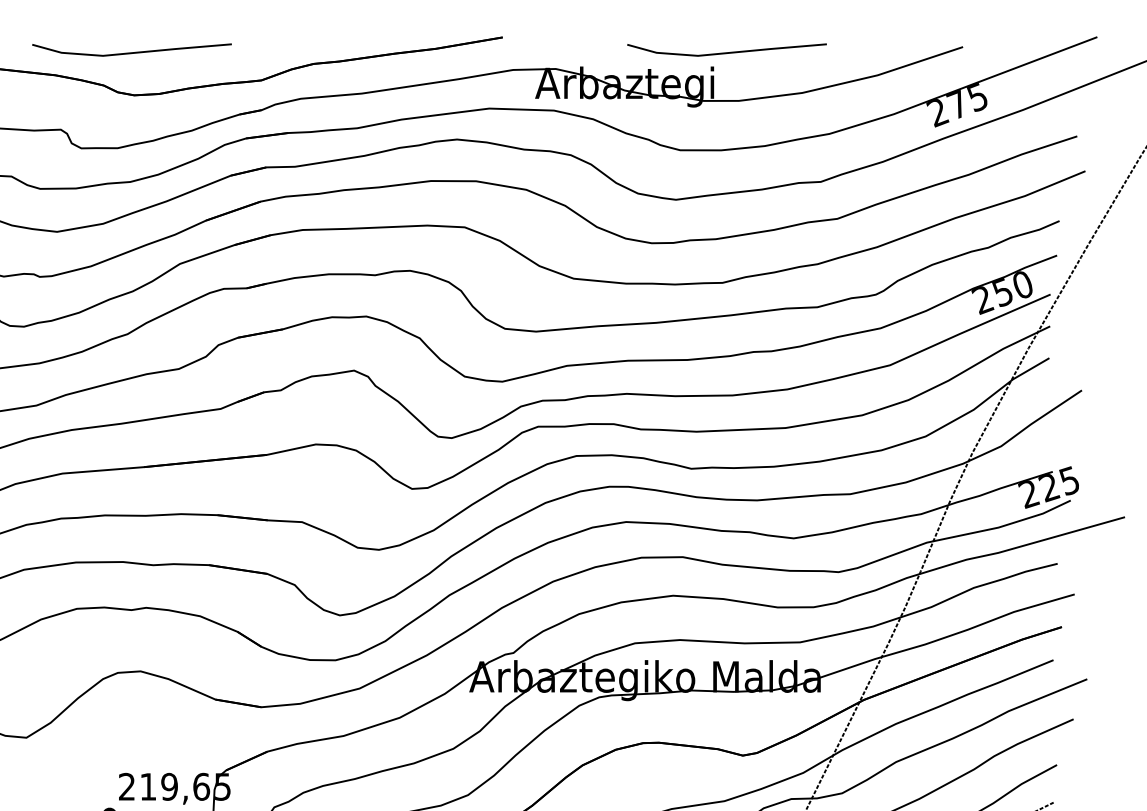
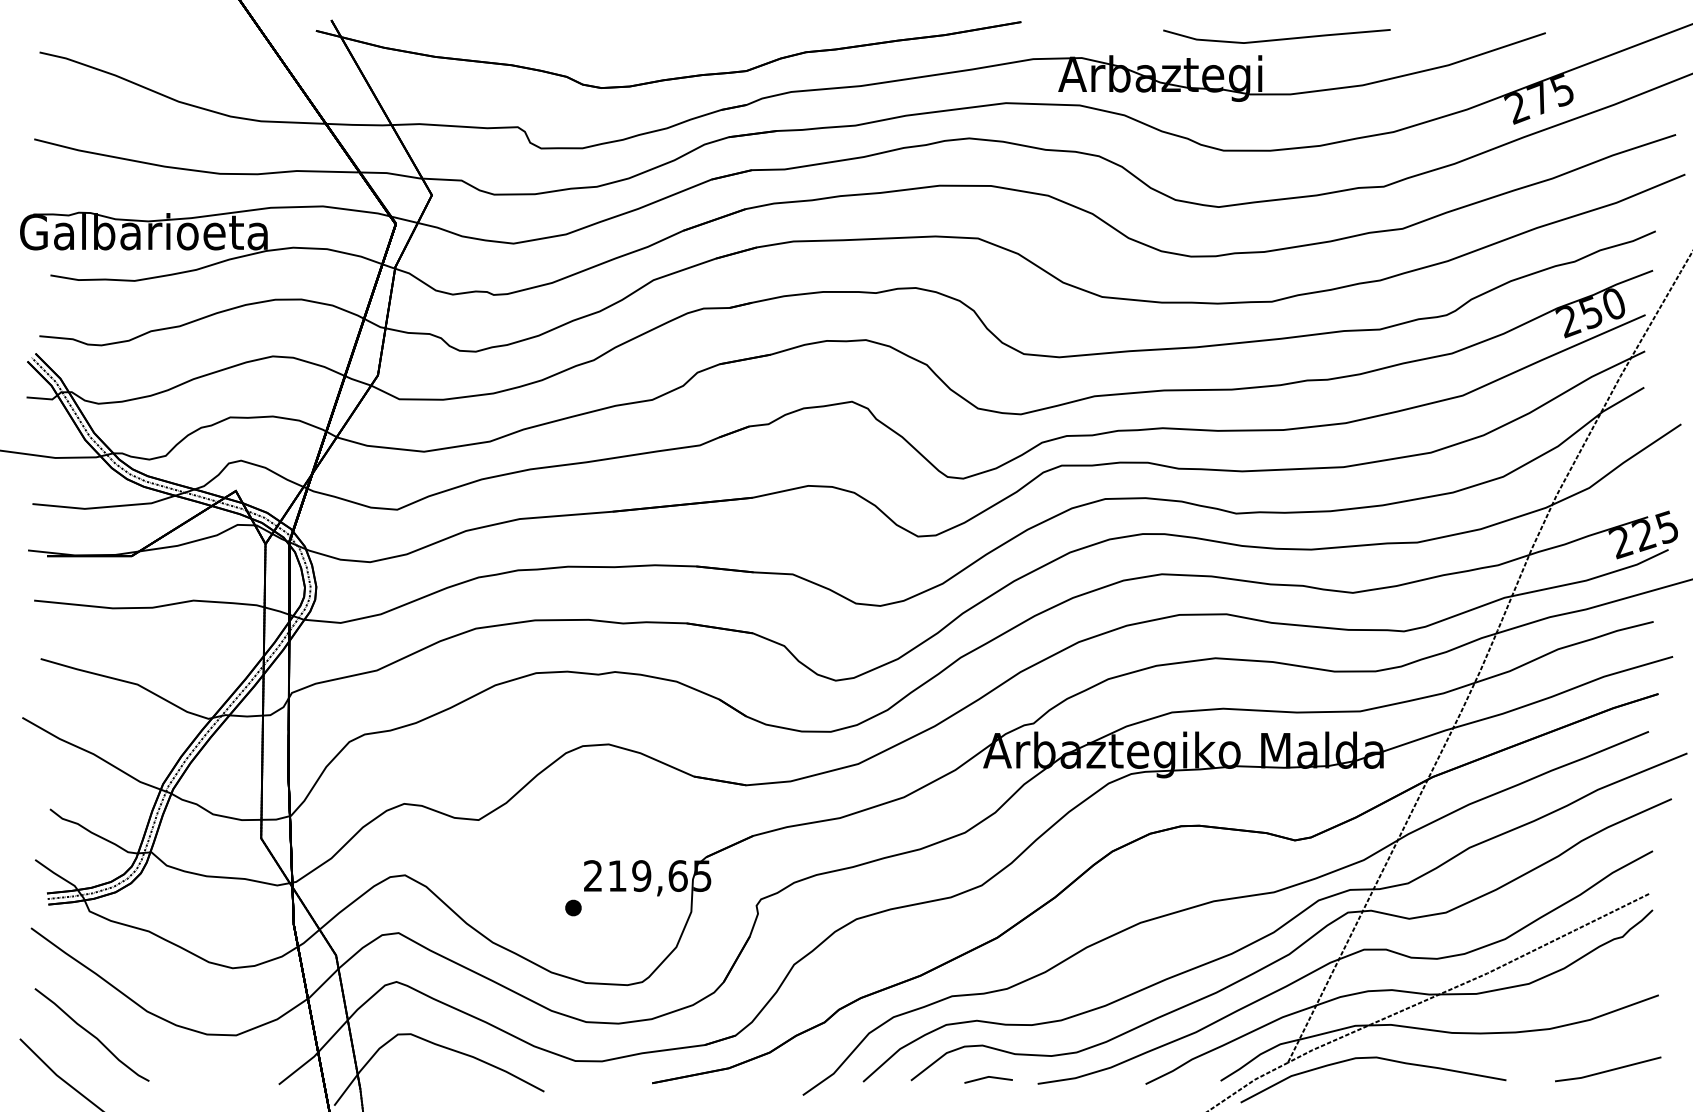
line: (133, 51) -> (600, 38), removed

